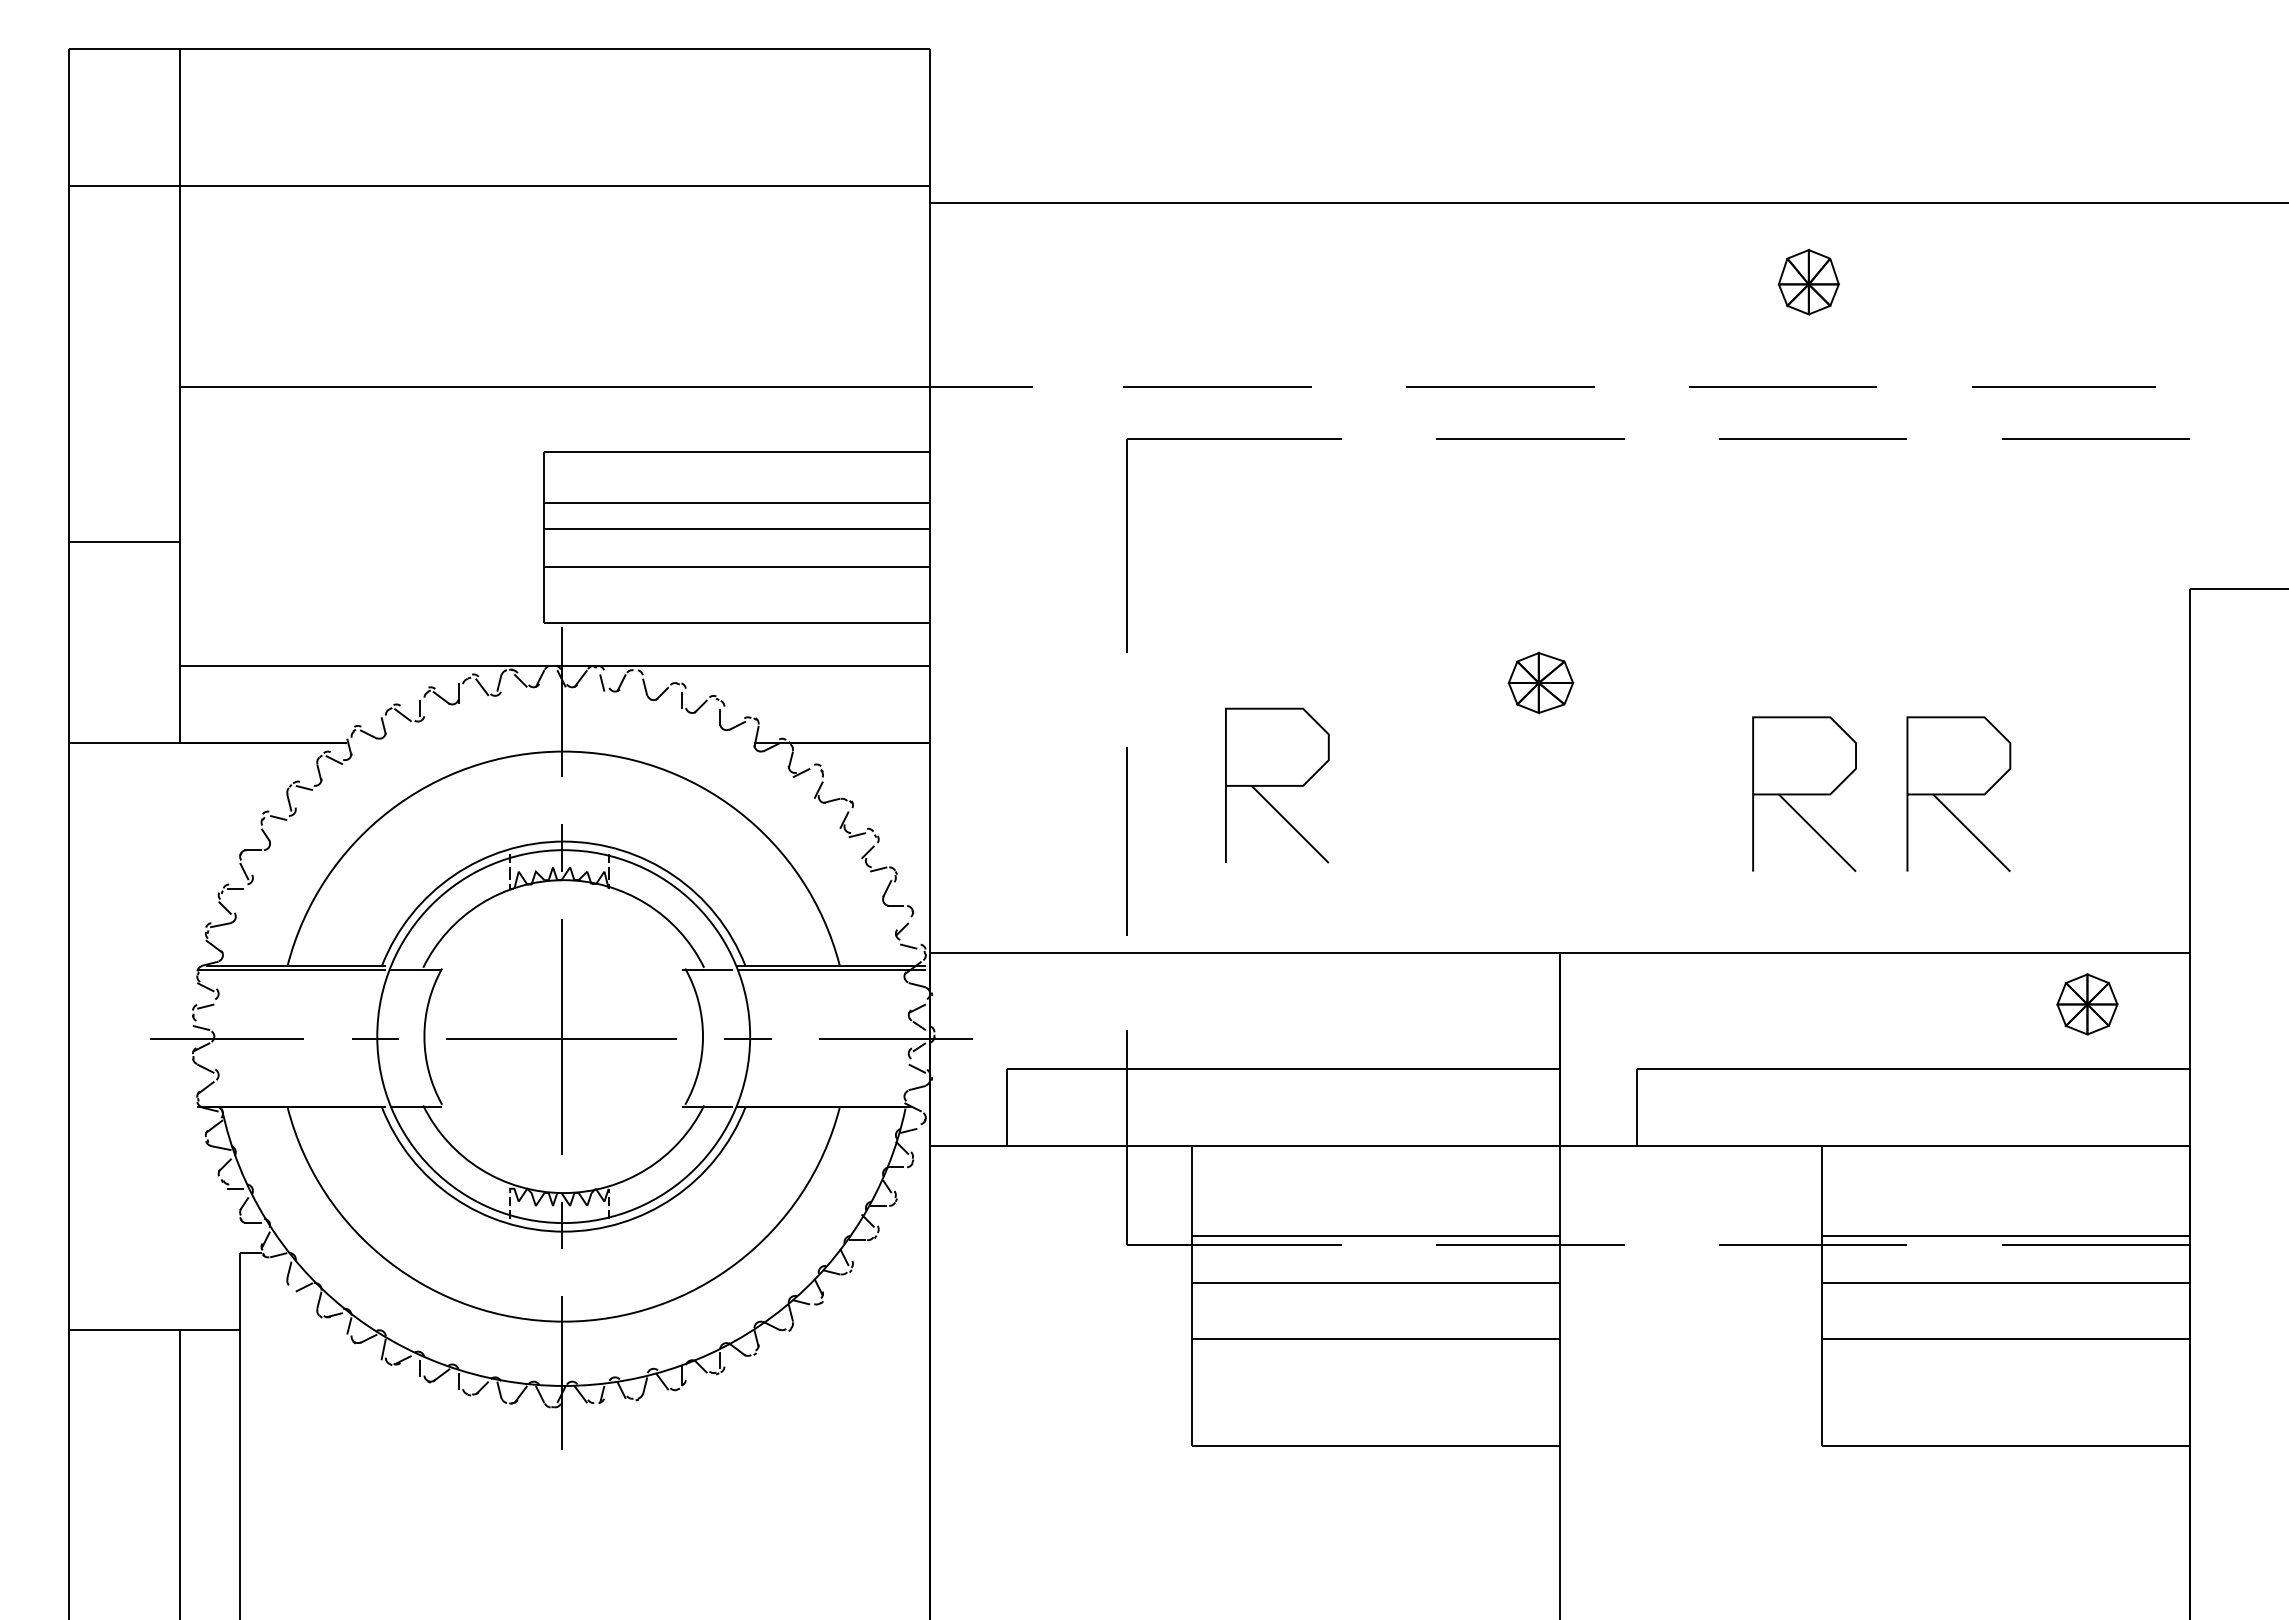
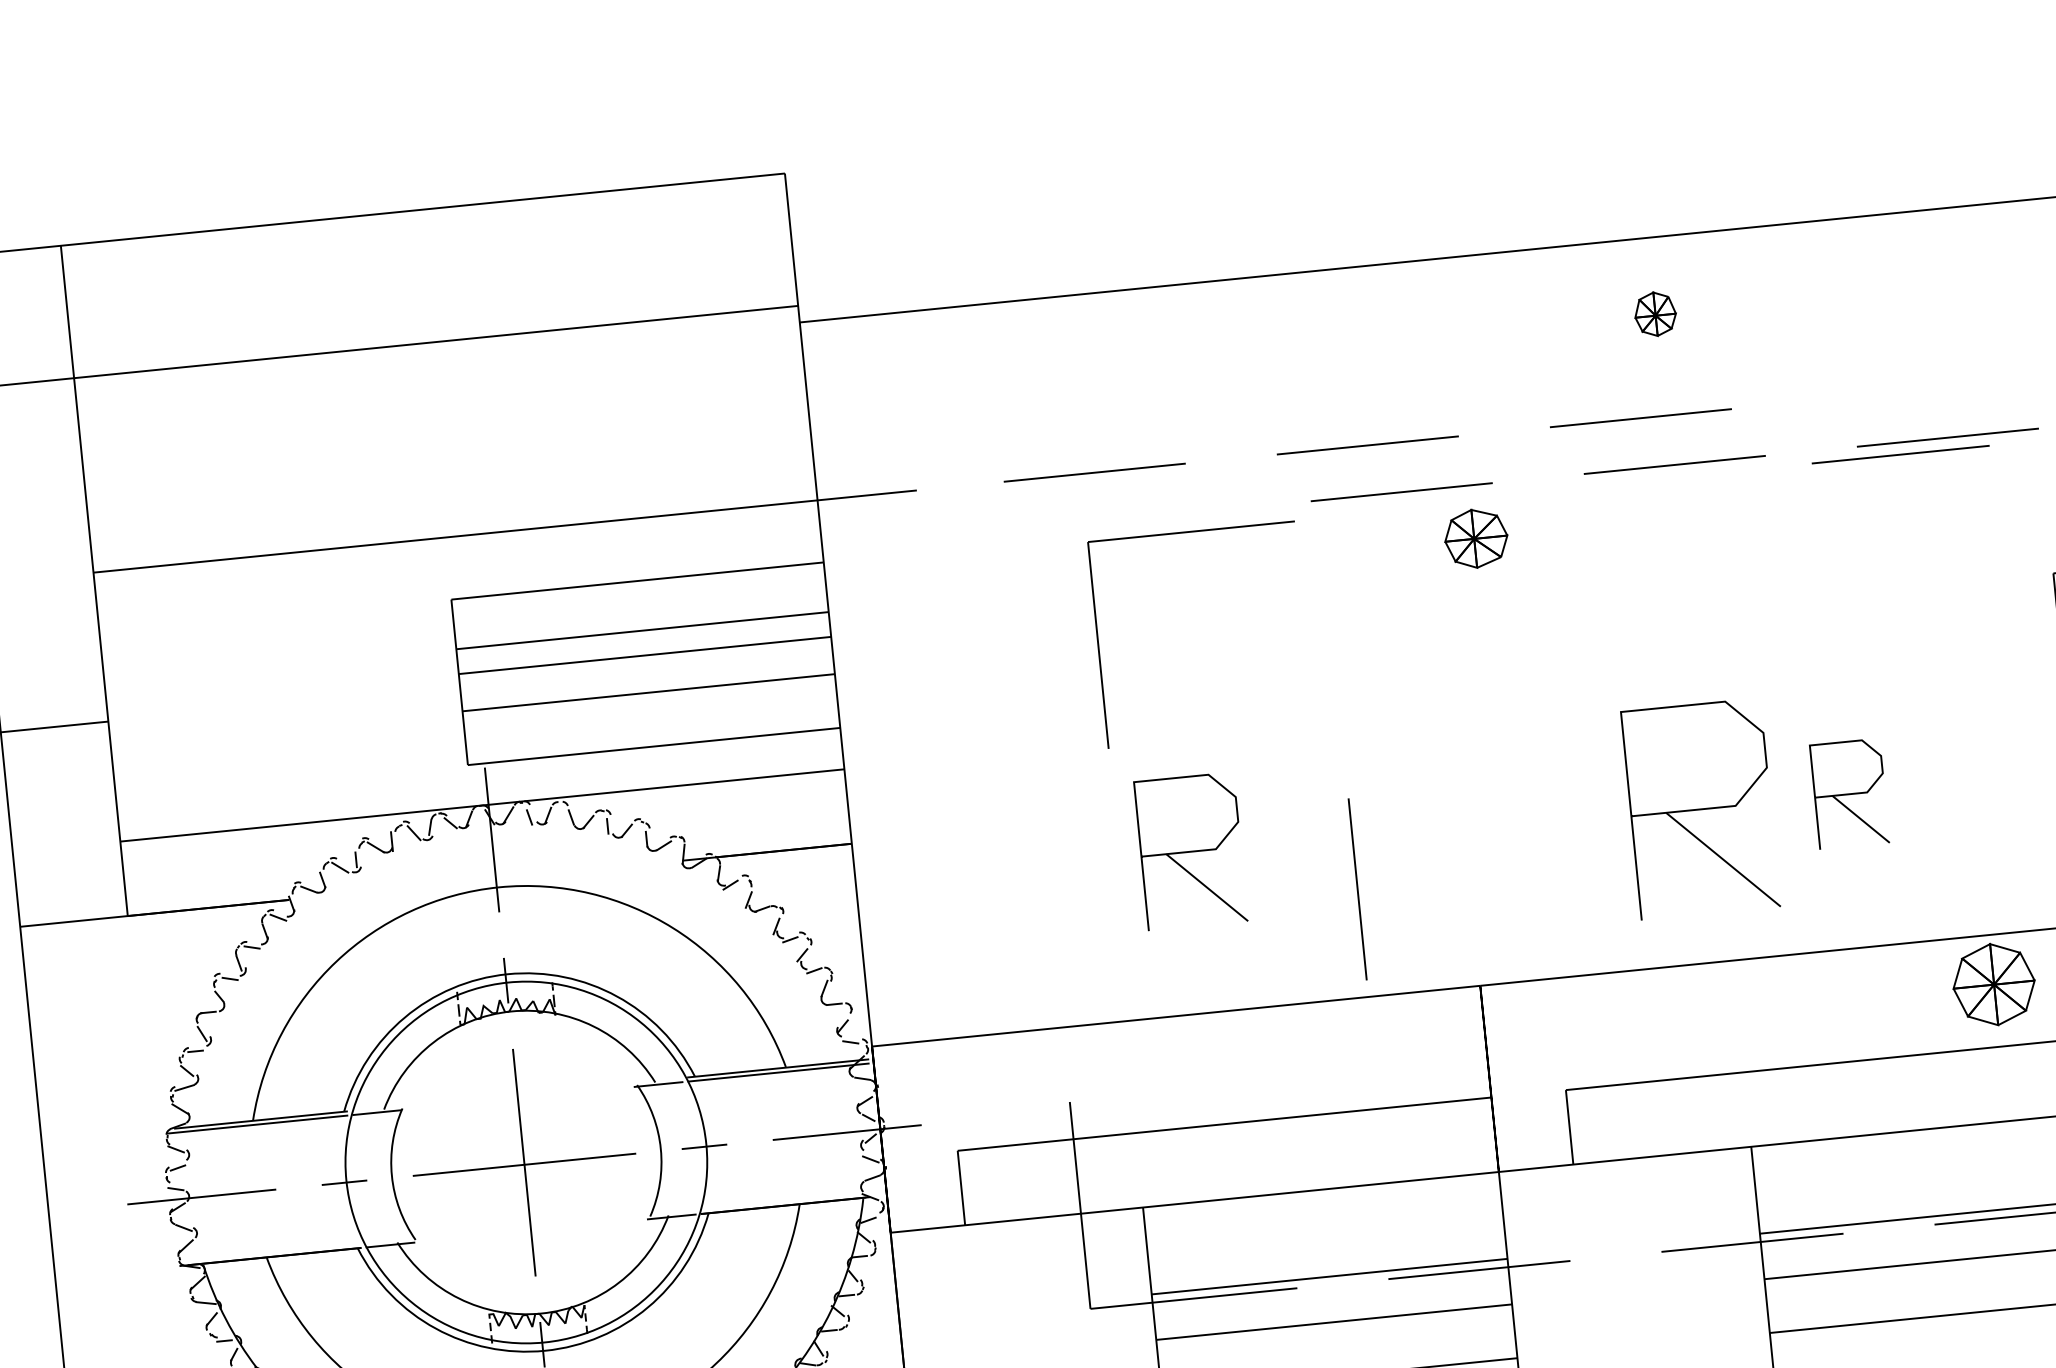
part: (1808, 281) -> (1655, 313), size x0.7
line: (2063, 386) -> (1900, 453), moved
part: (1233, 439) -> (1190, 532), moved
part: (1540, 682) -> (1475, 538), moved
part: (1804, 793) -> (1700, 808), size x1.4
part: (1958, 793) -> (1849, 793), size x0.7
line: (1126, 841) -> (1356, 889), moved
part: (2087, 1004) -> (1994, 984), size x1.4

